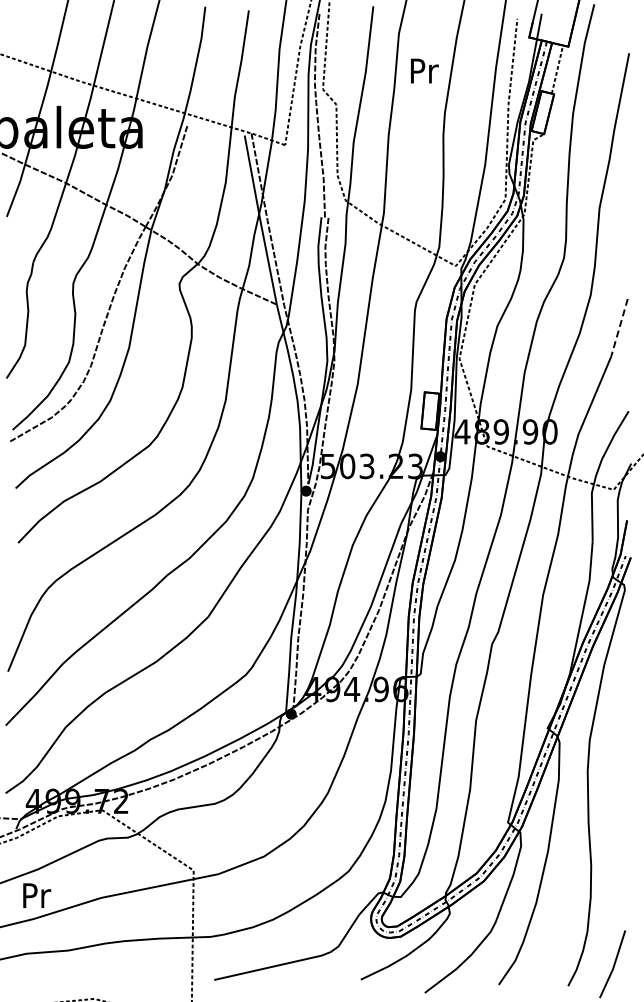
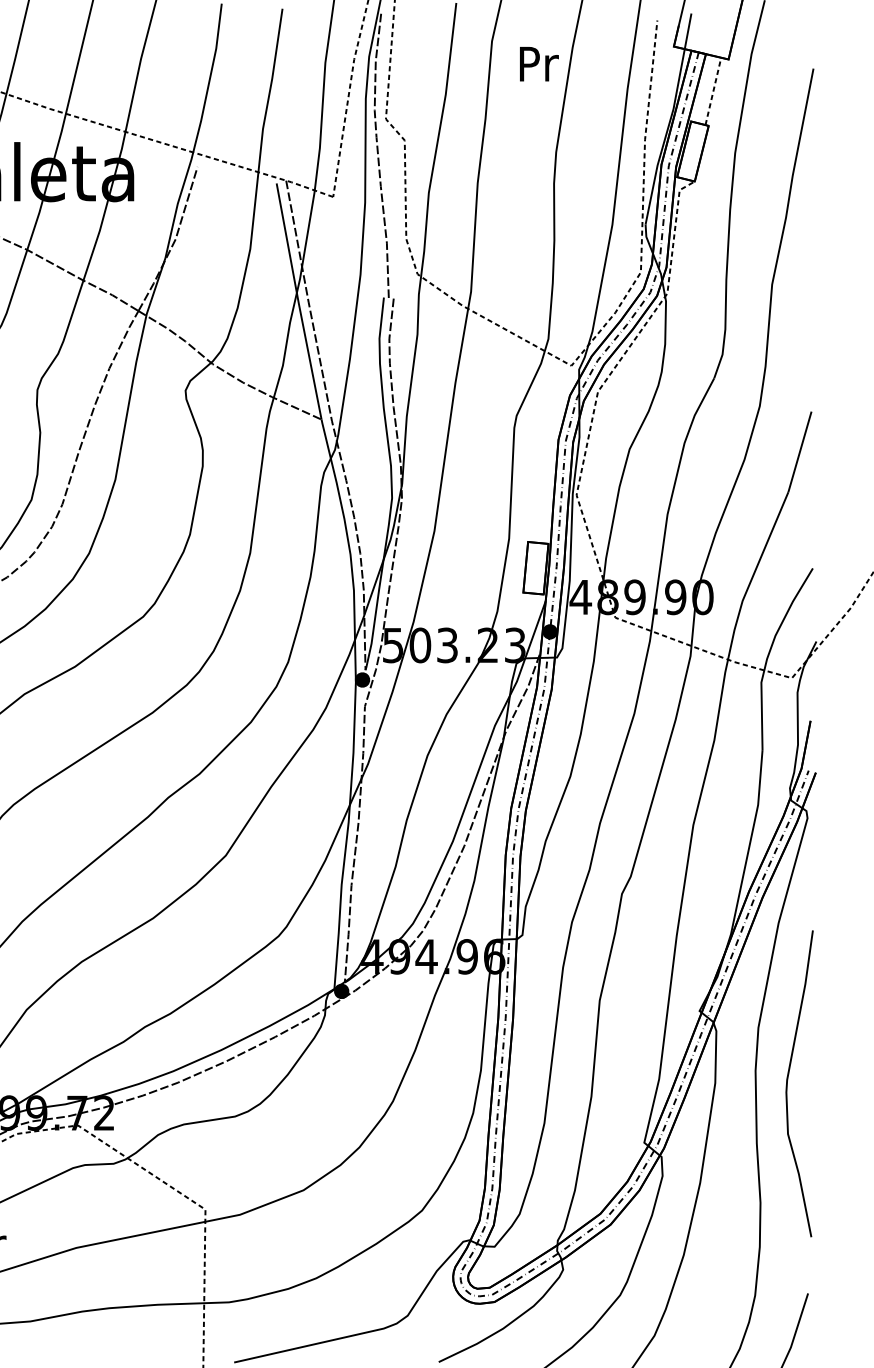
text: (424, 70) -> (538, 63), moved
line: (619, 328) -> (799, 452), dashed -> solid
curve: (611, 779) -> (788, 1082), added

